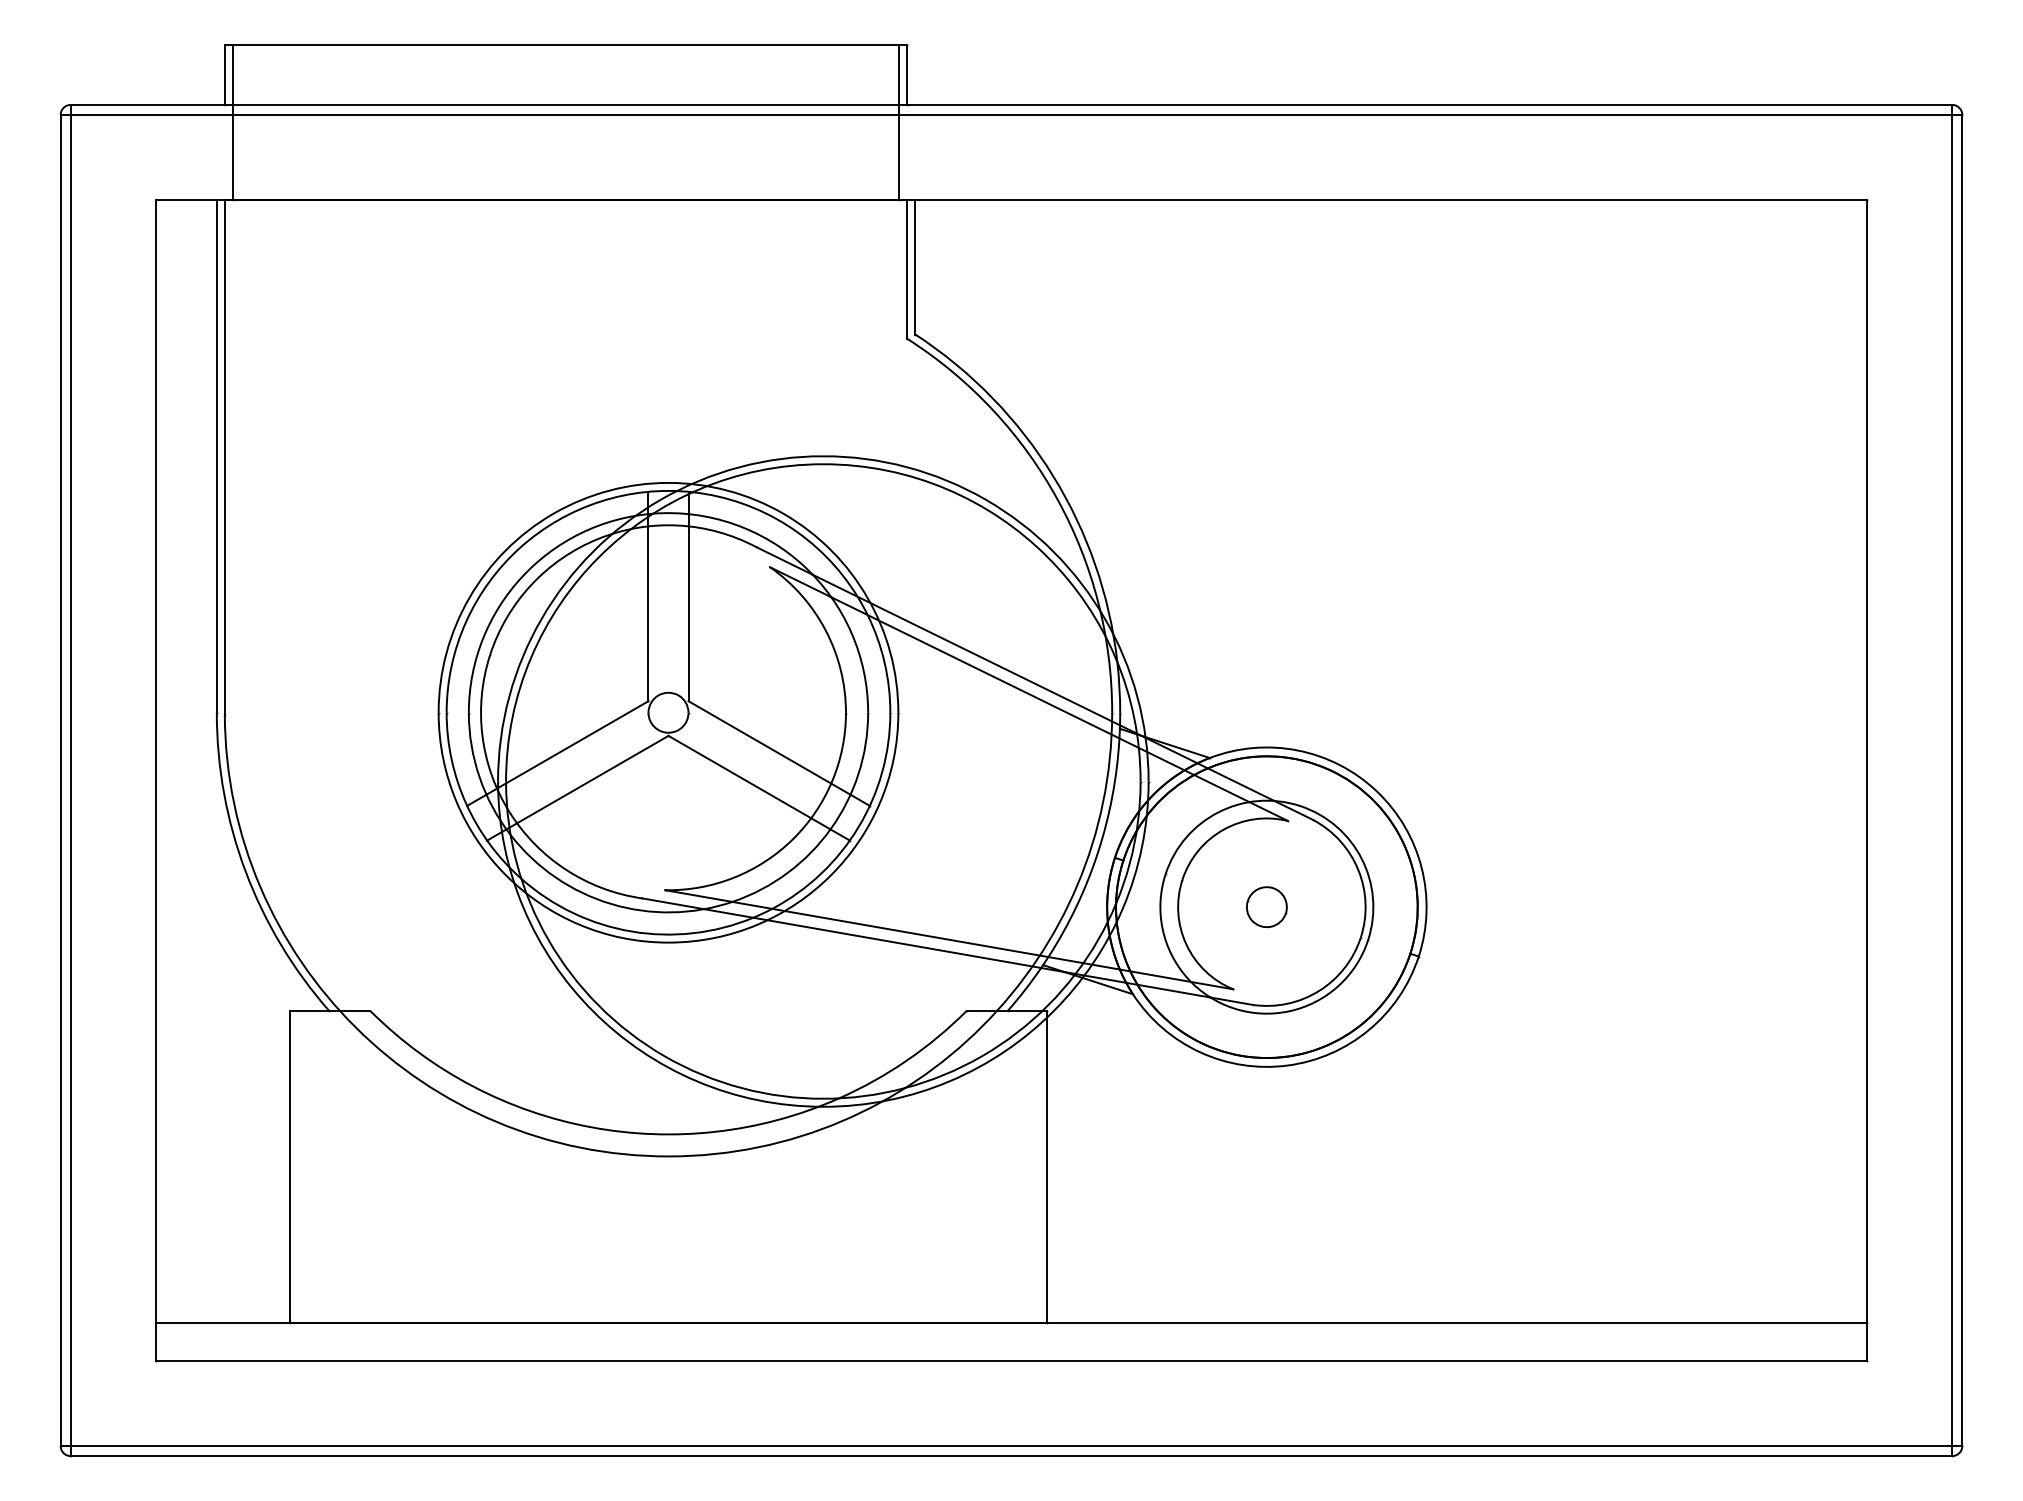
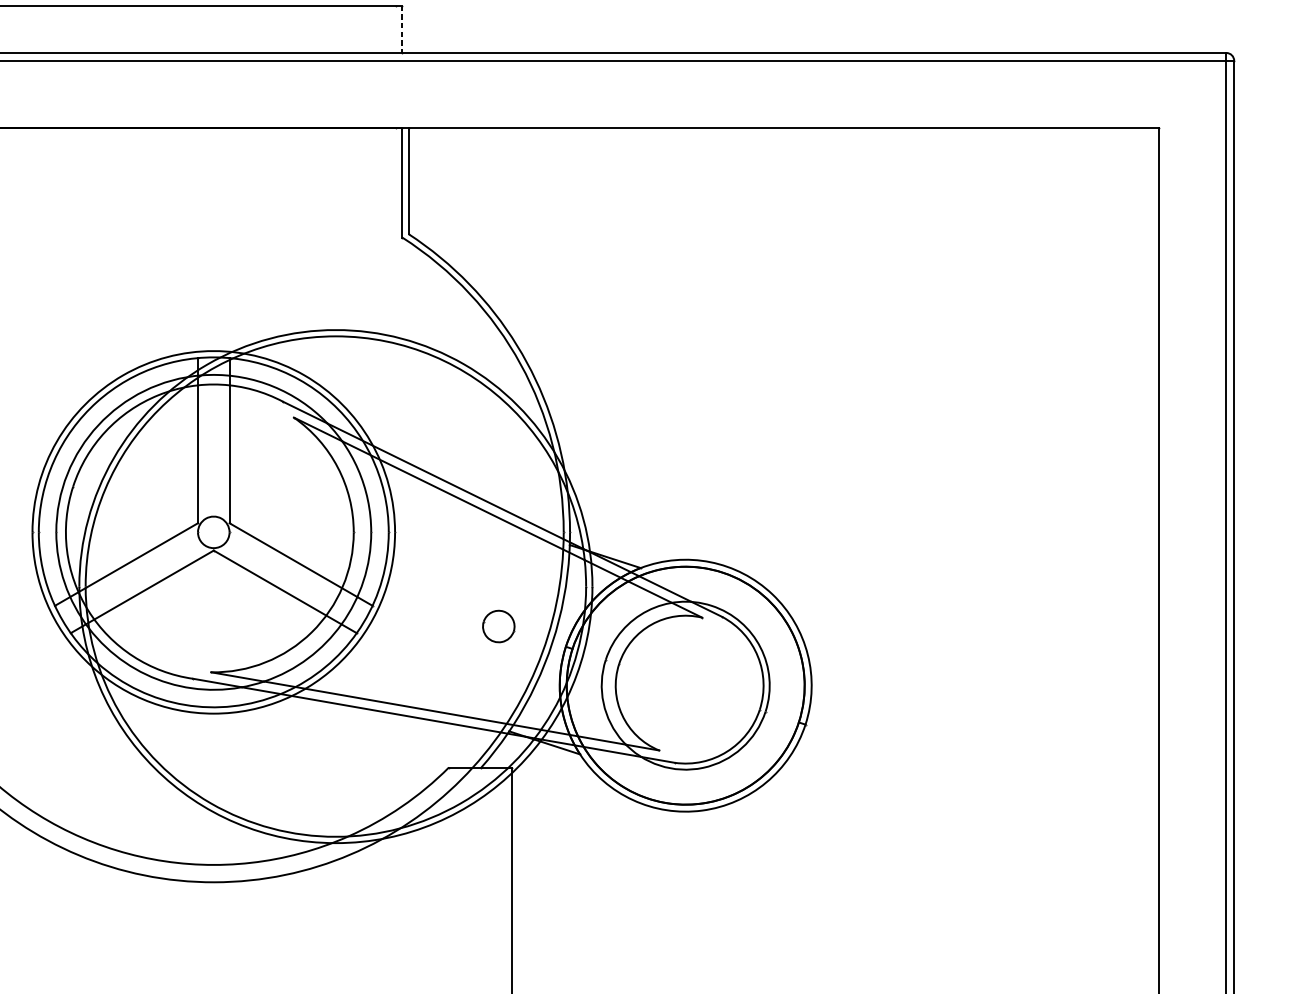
line: (907, 75) -> (402, 29), solid -> dashed
line: (899, 122) -> (395, 66), removed
part: (1266, 907) -> (498, 626), moved

